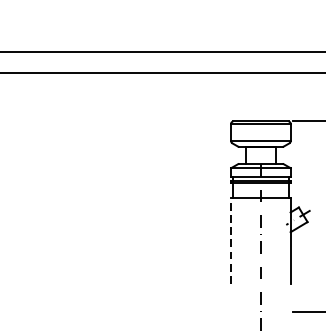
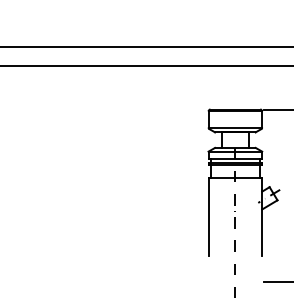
line: (231, 241) -> (208, 217), dashed -> solid

